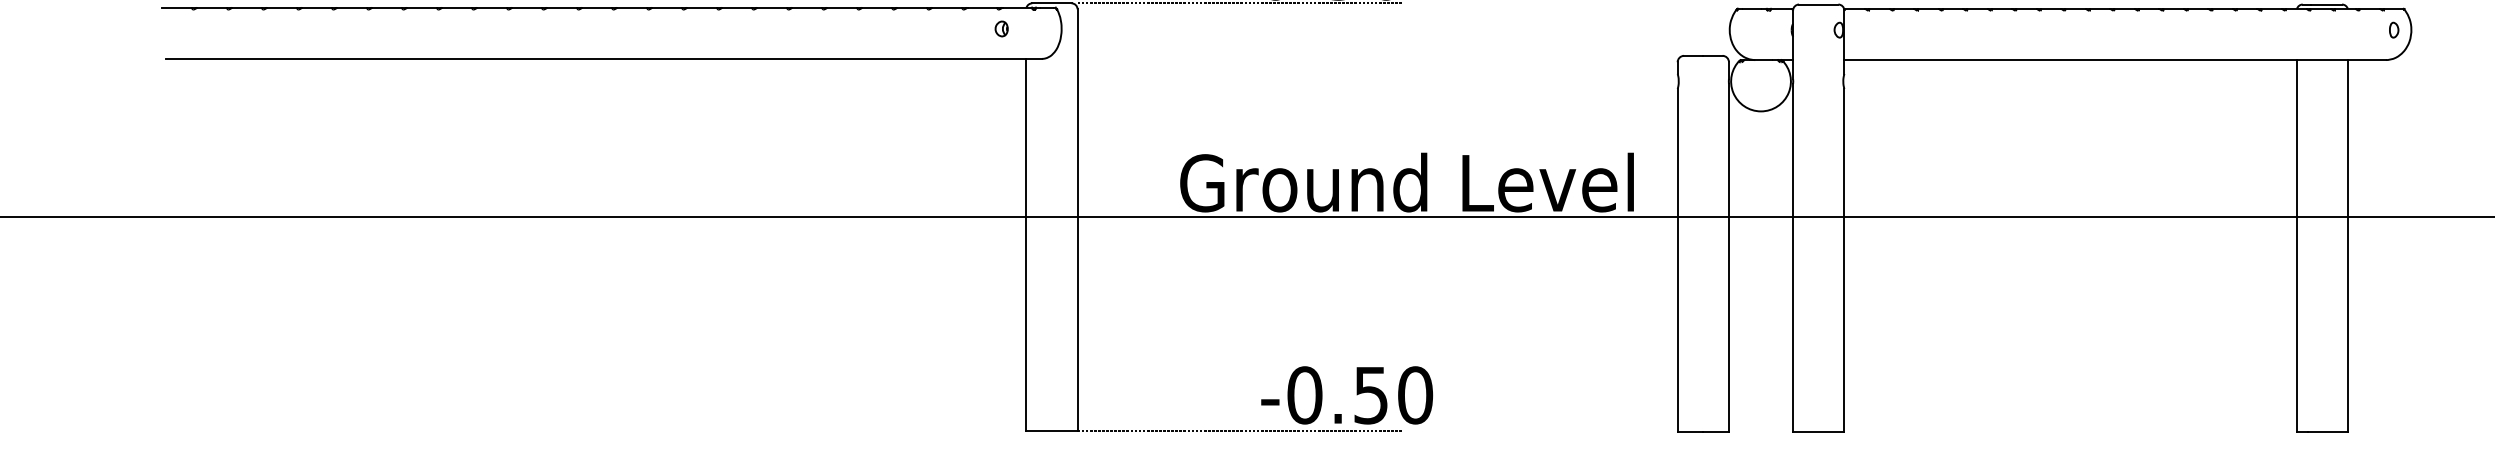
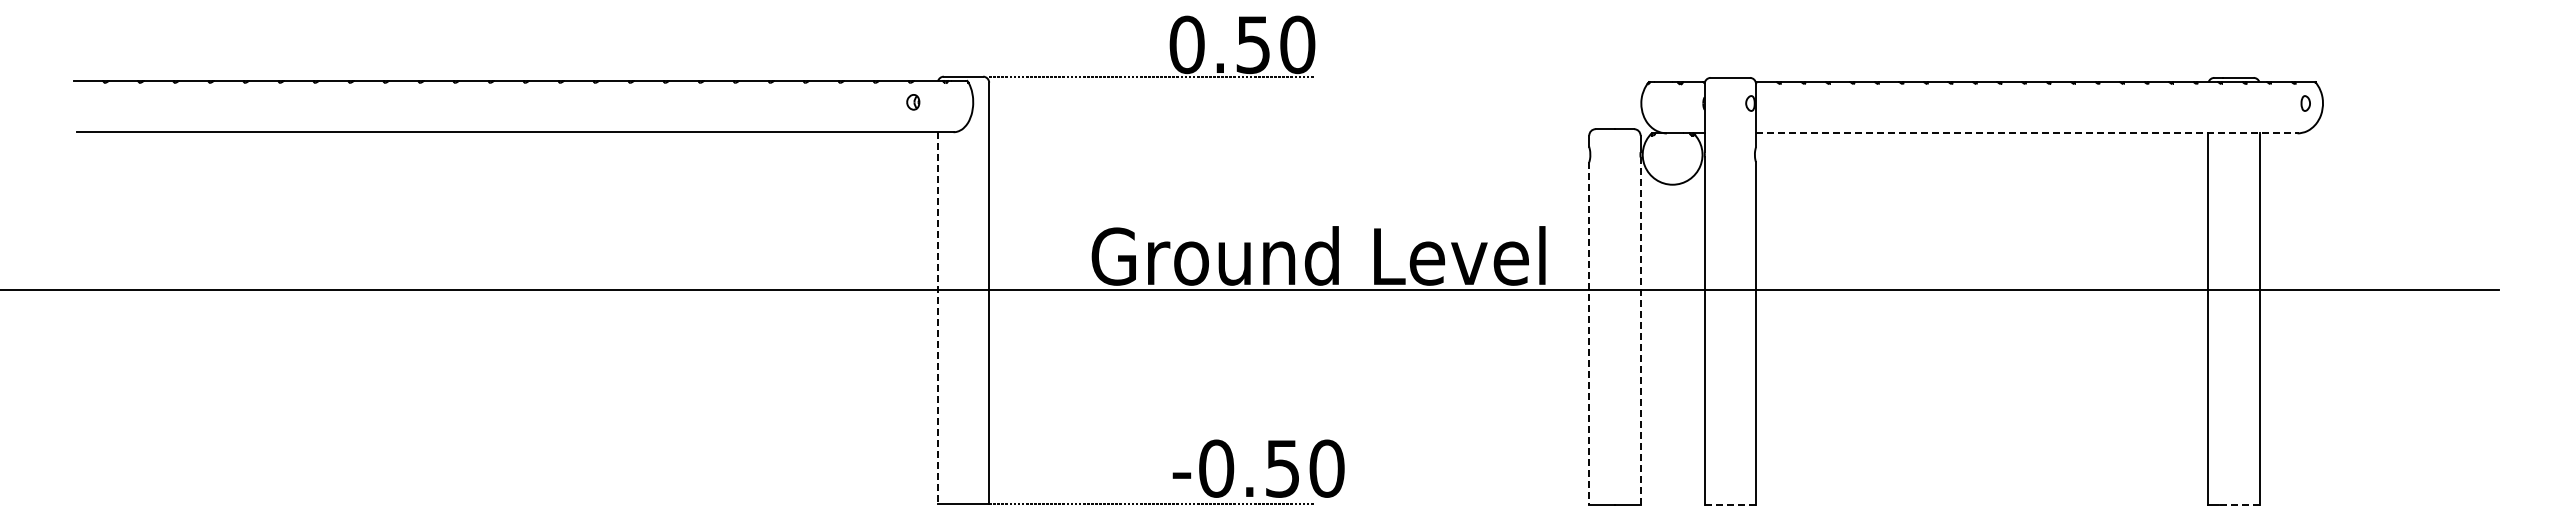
line: (2114, 60) -> (2026, 133), solid -> dashed
line: (1025, 245) -> (937, 318), solid -> dashed
line: (1728, 258) -> (1640, 331), solid -> dashed
line: (1677, 260) -> (1589, 333), solid -> dashed
line: (1818, 432) -> (1730, 505), solid -> dashed
line: (2326, 432) -> (2238, 505), solid -> dashed

